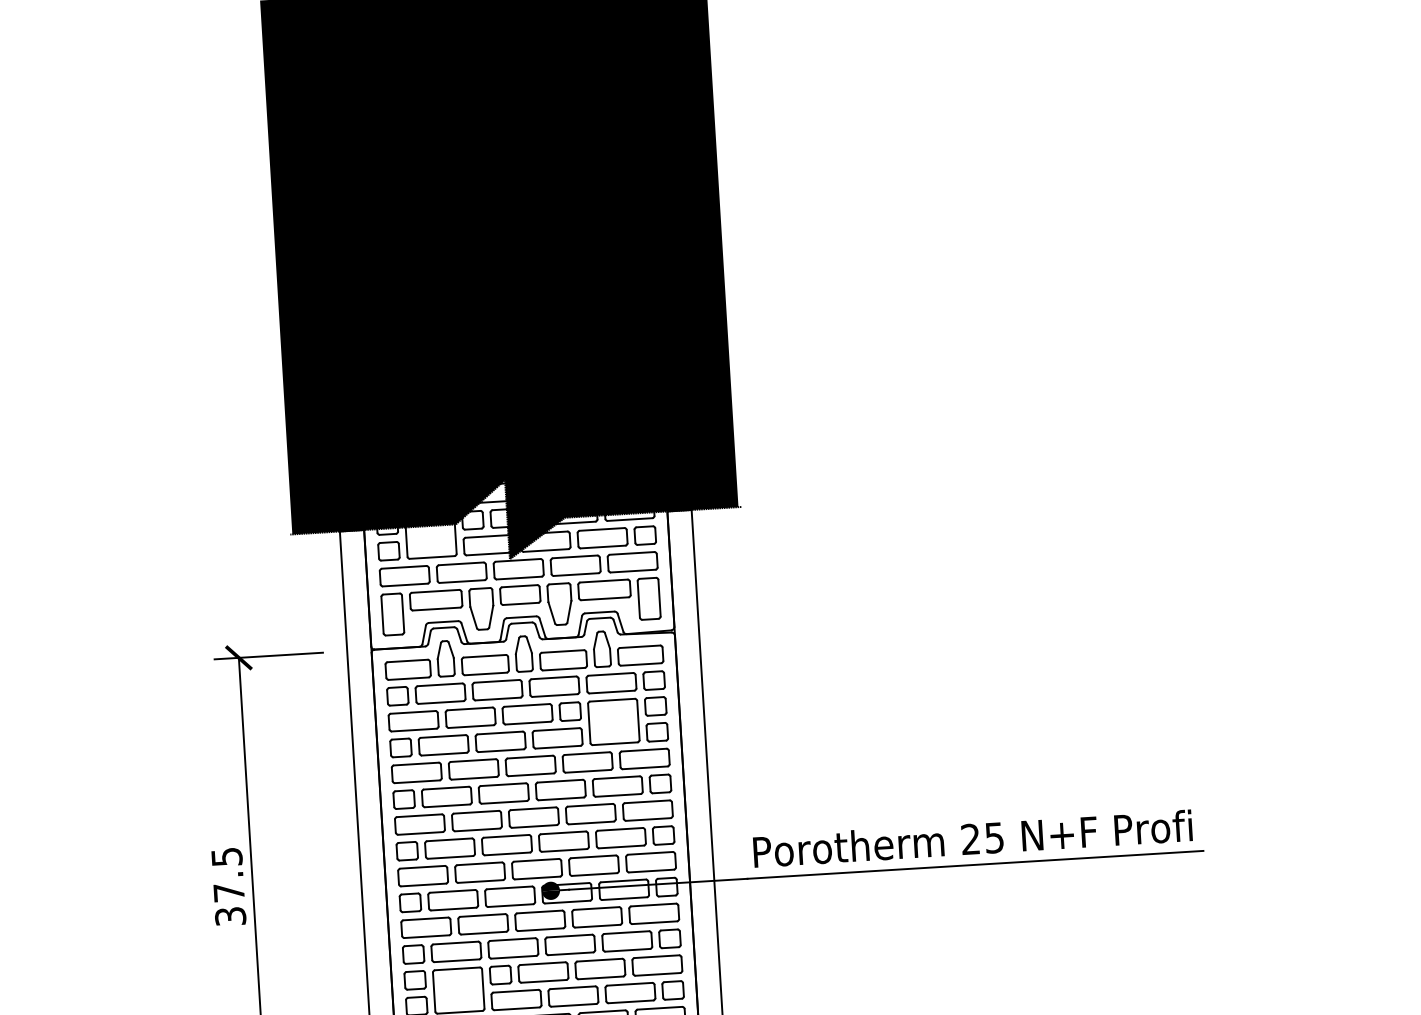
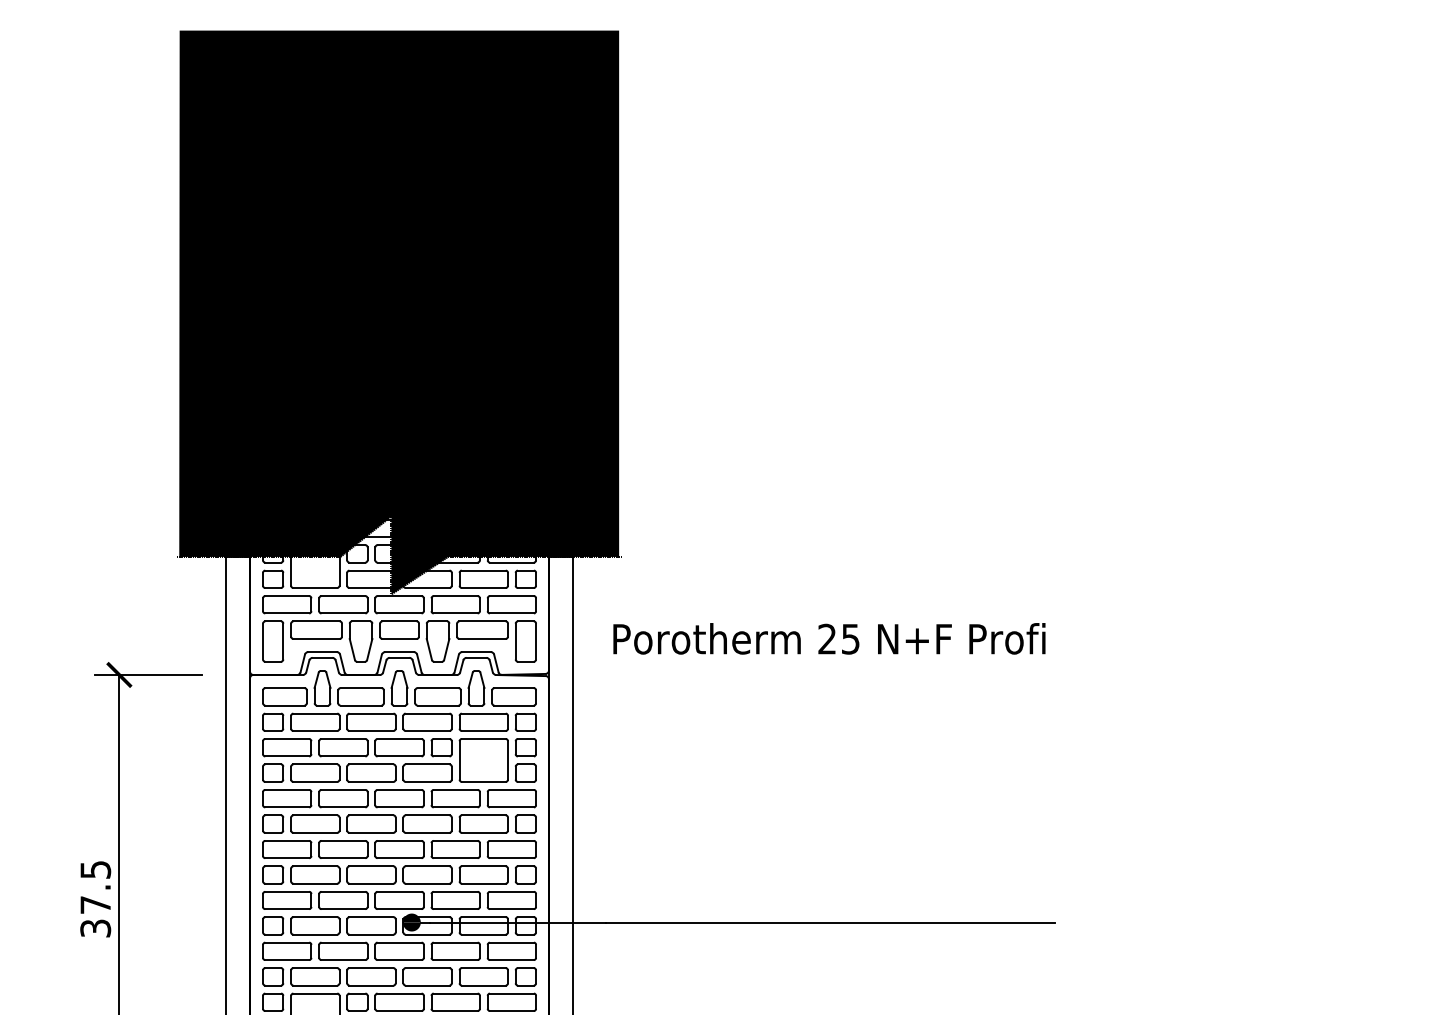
text: (972, 838) -> (829, 638), moved

